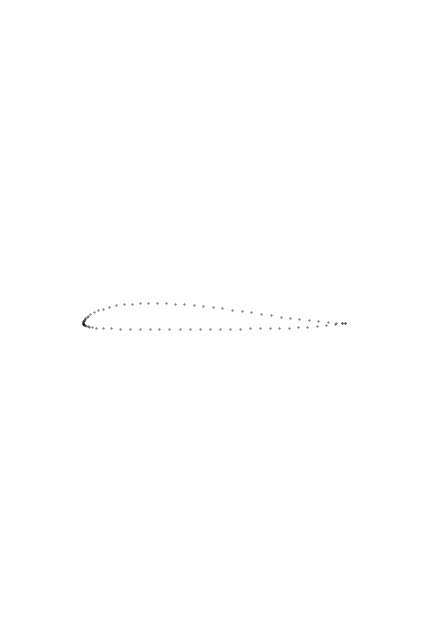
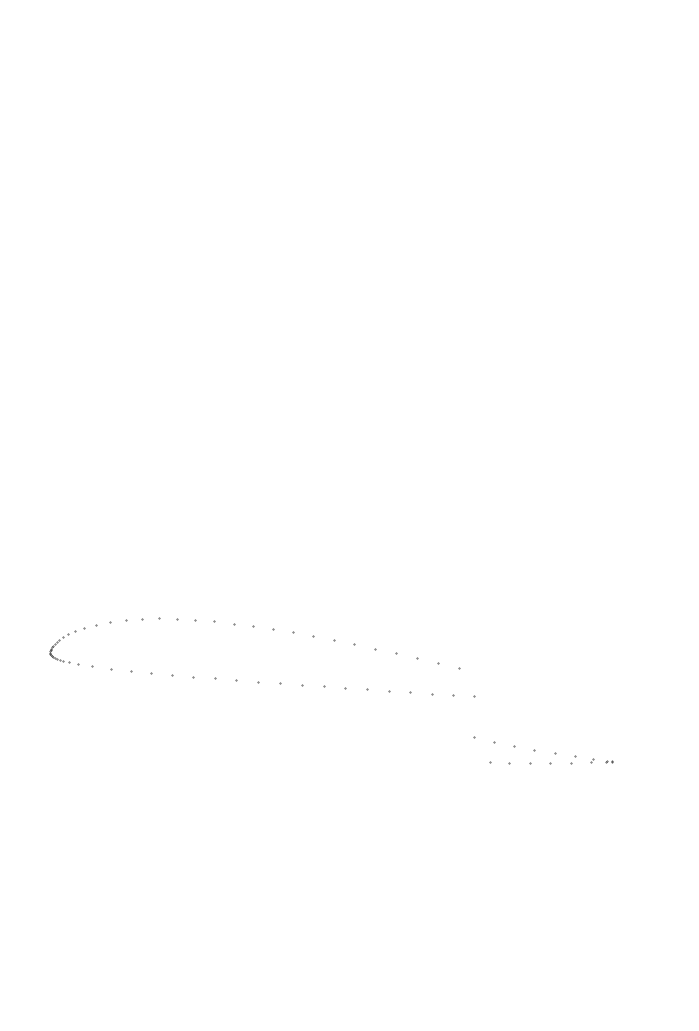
part: (313, 322) -> (544, 755), moved

